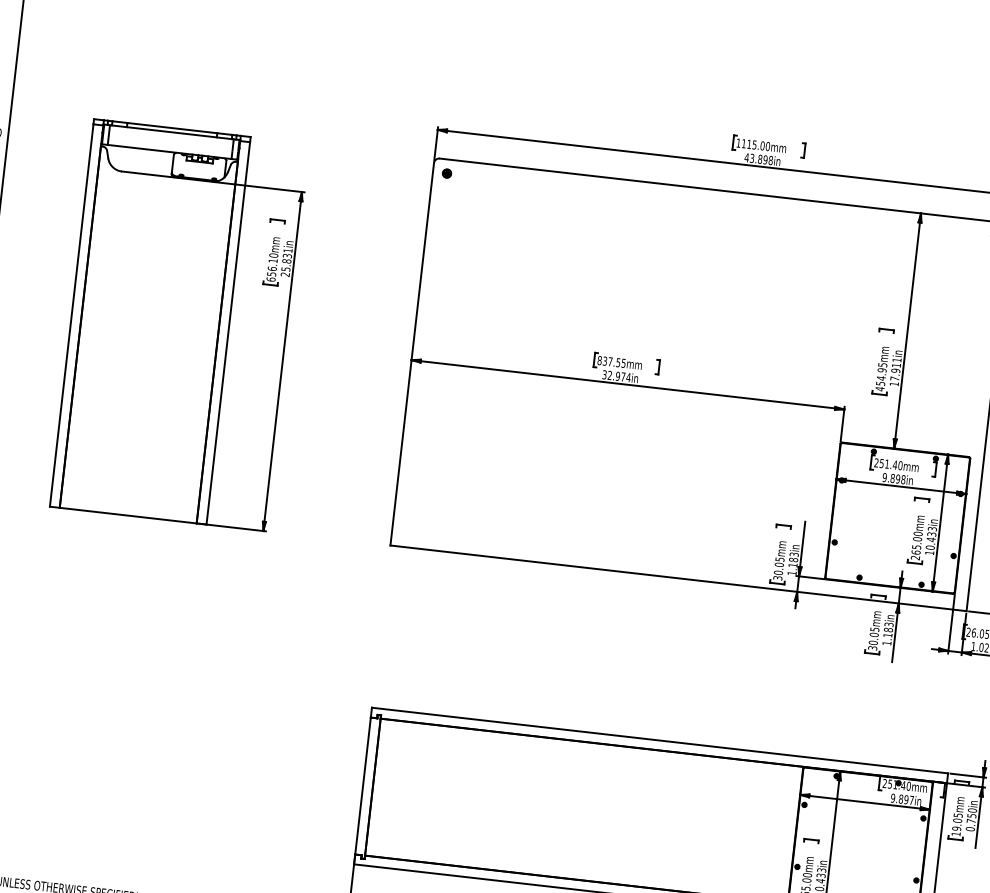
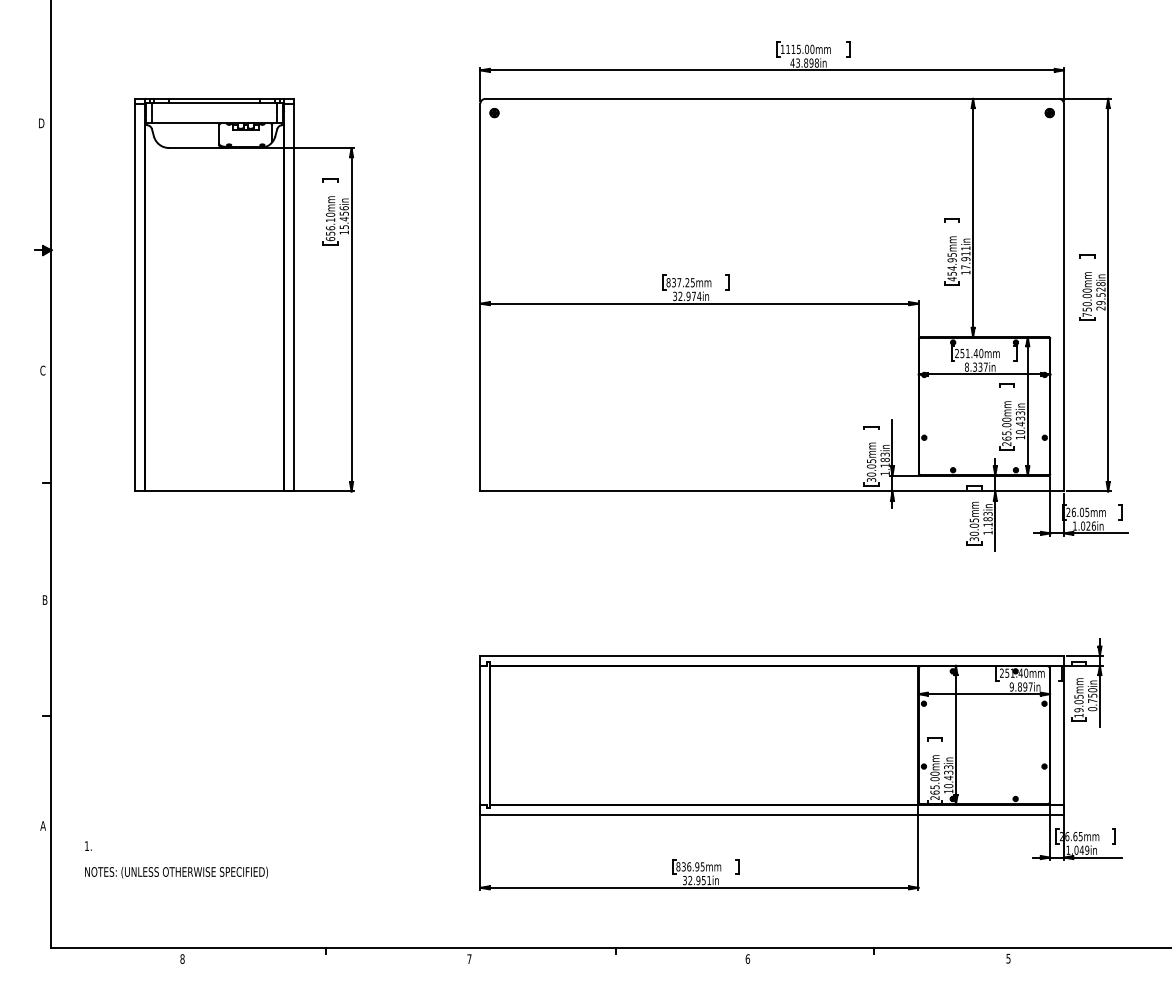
text: (285, 262) -> (343, 220), 25.831in -> 15.456in
text: (618, 362) -> (687, 282), 837.55mm -> 837.25mm
text: (893, 477) -> (975, 366), 9.898in -> 8.337in

